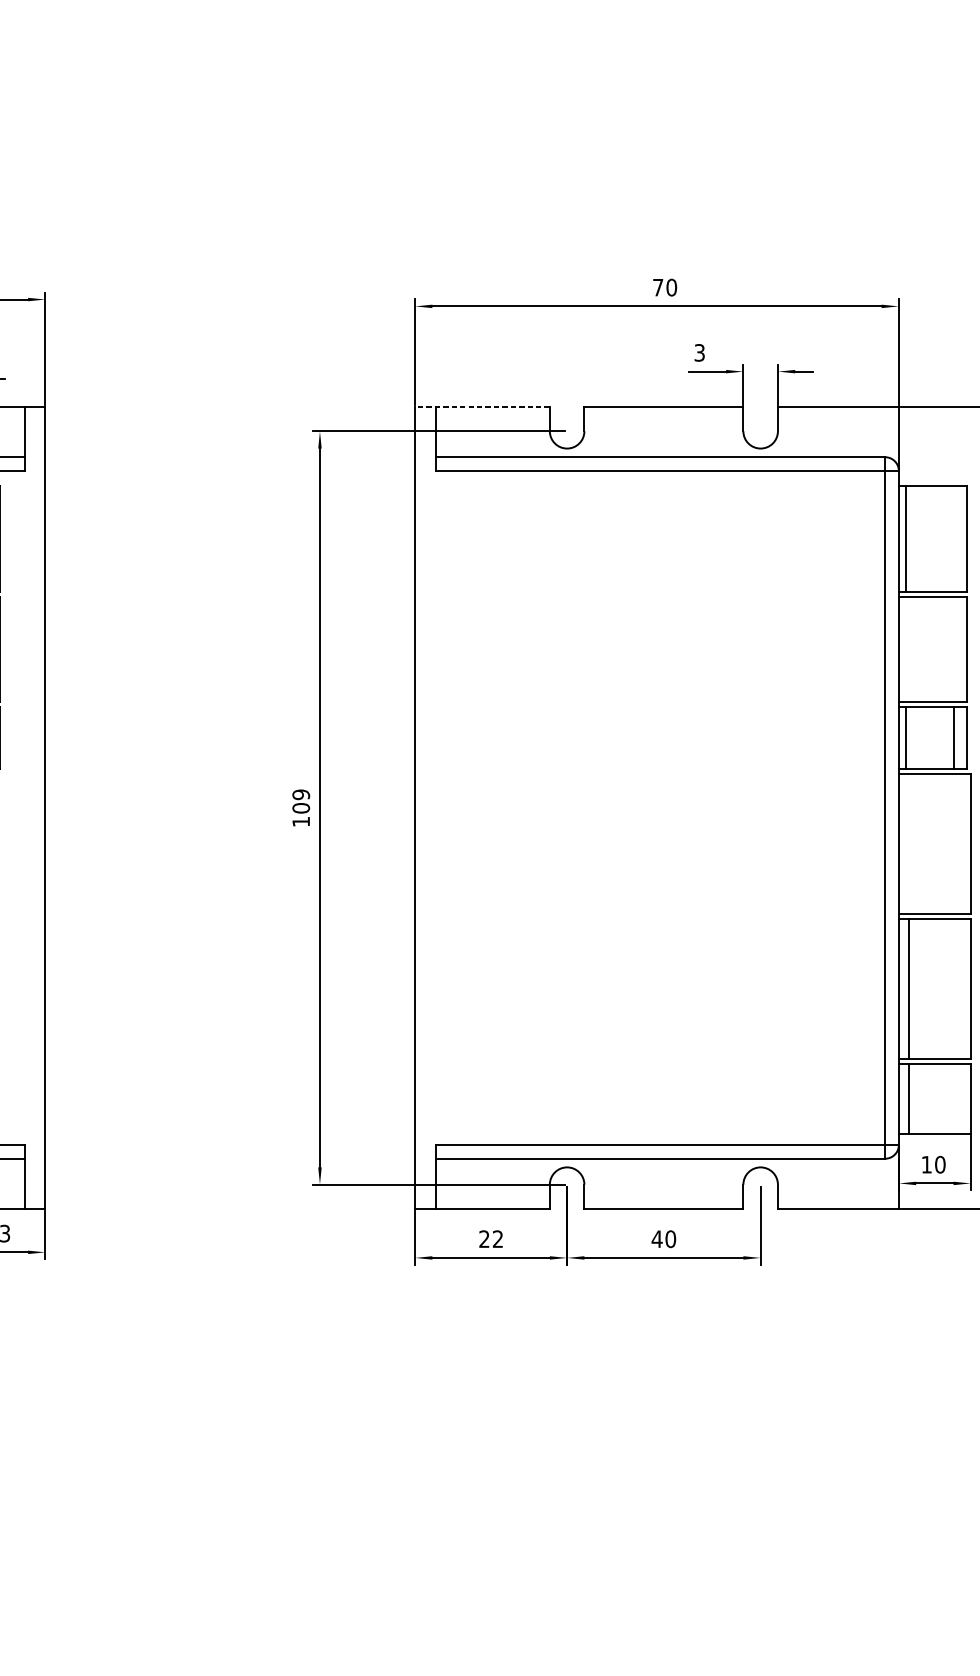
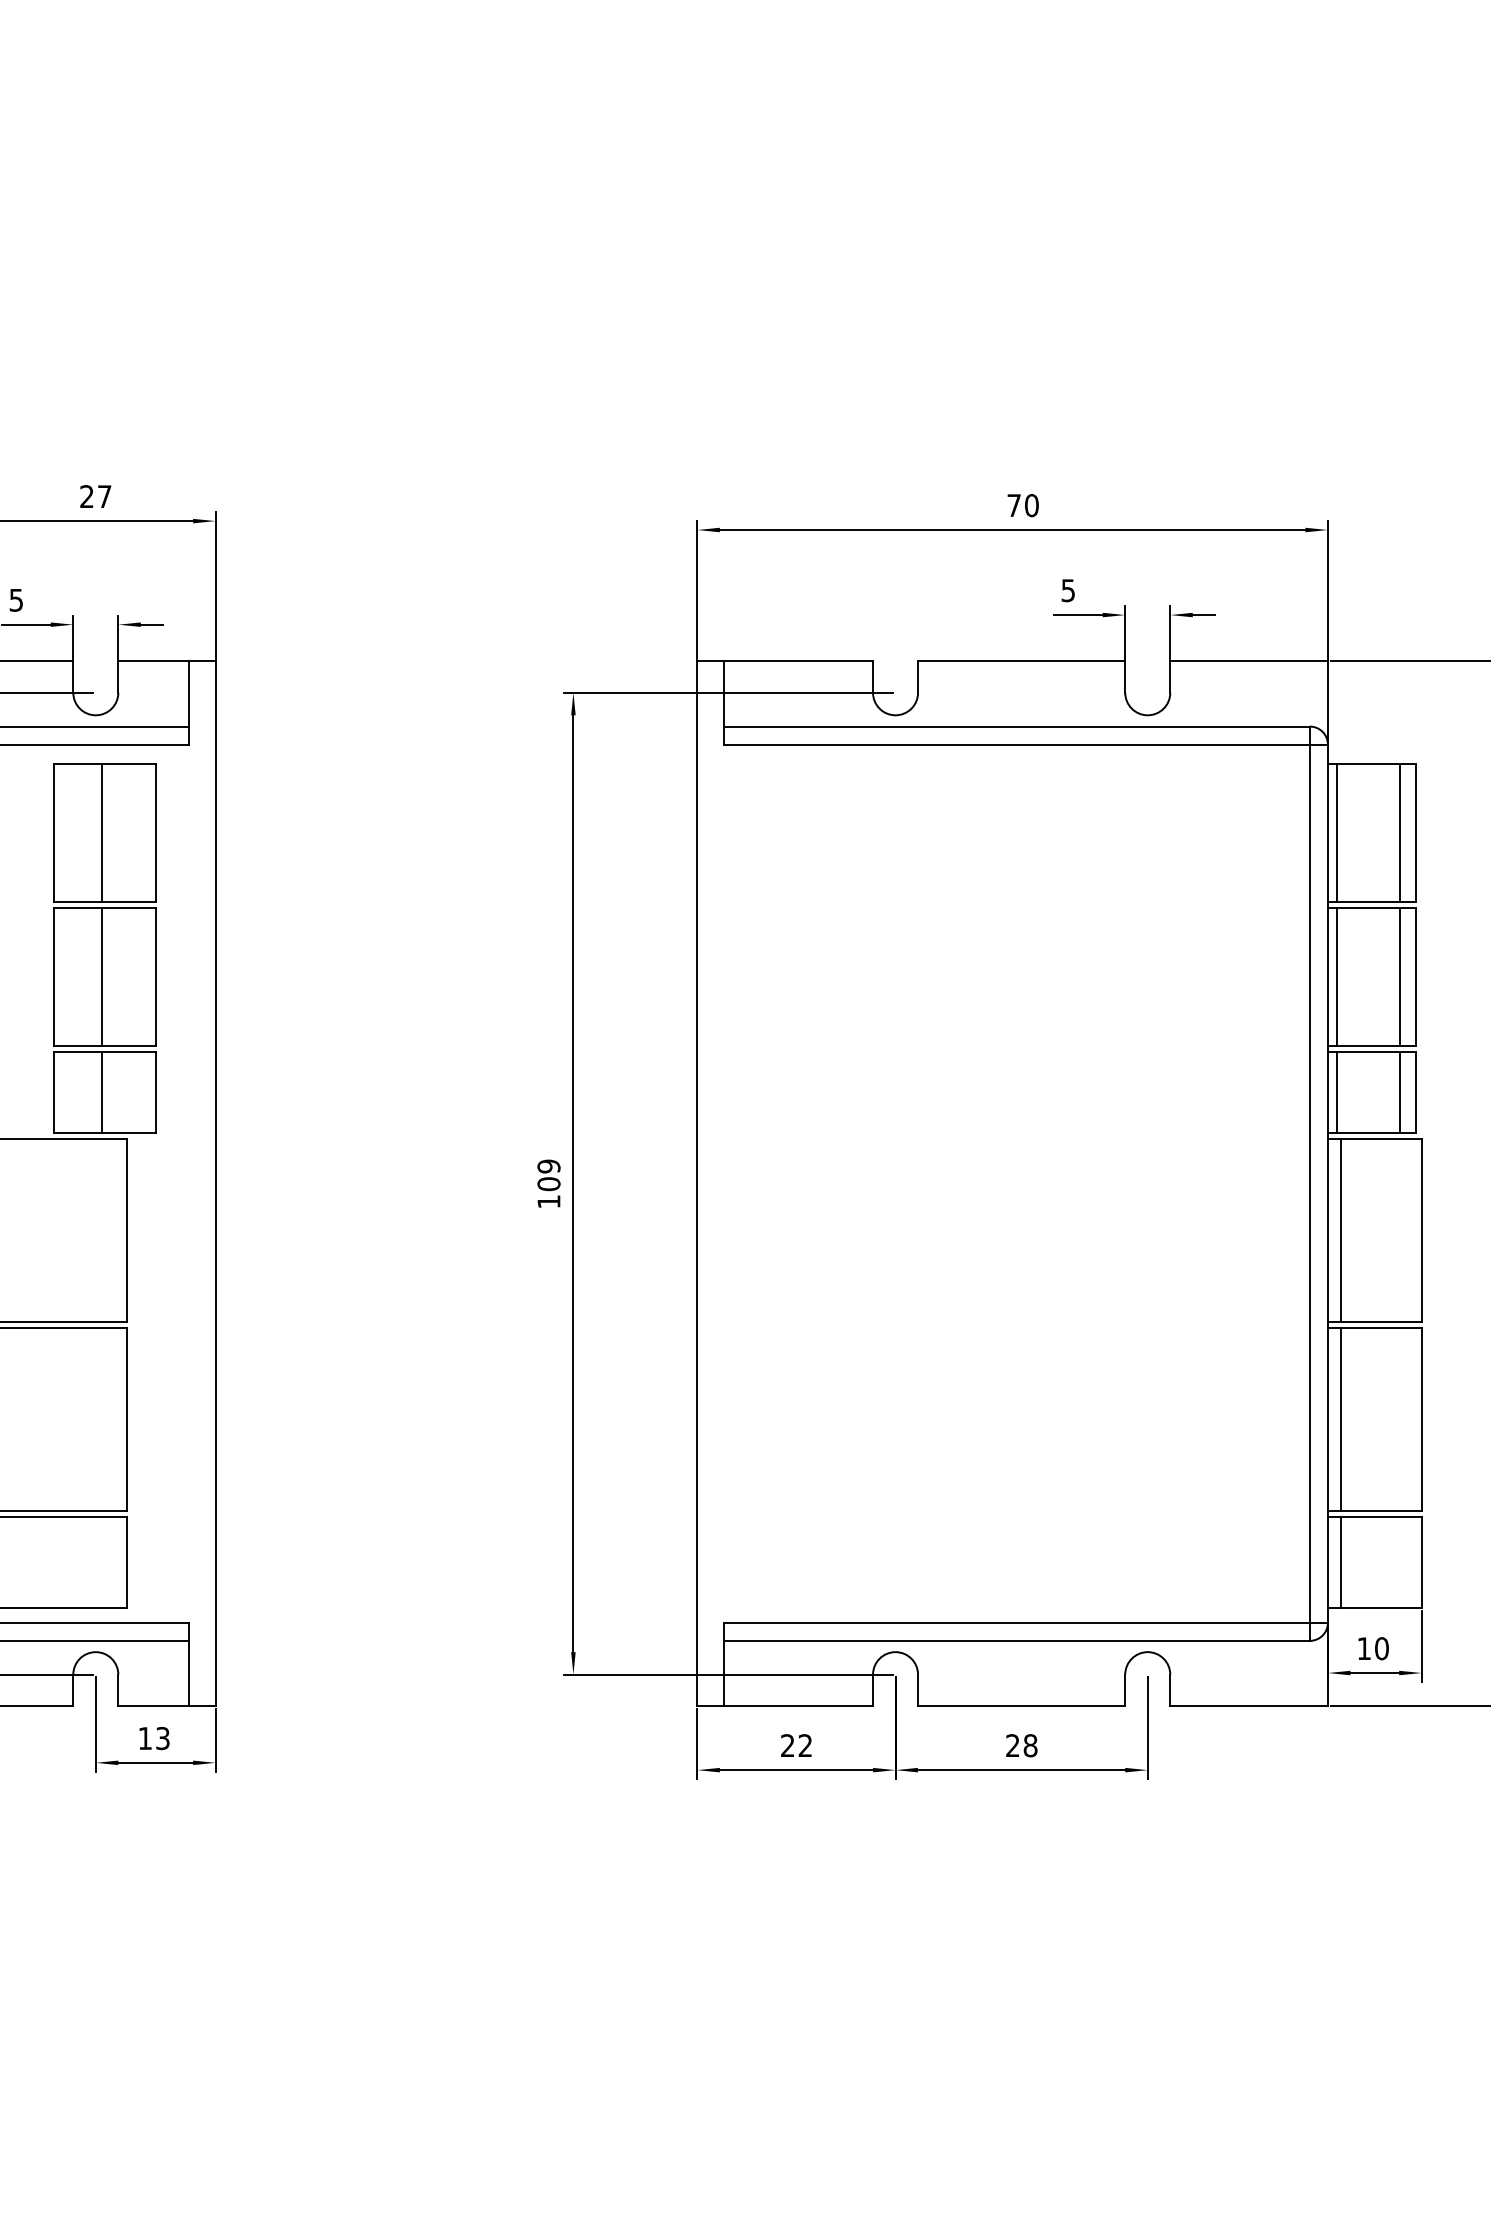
text: (699, 352) -> (1068, 590), 3 -> 5
line: (482, 407) -> (785, 661), dashed -> solid
line: (953, 539) -> (1399, 833), added
line: (905, 649) -> (1336, 977), added
line: (953, 649) -> (1399, 977), added
line: (909, 843) -> (1341, 1230), added
text: (663, 1239) -> (1021, 1745), 40 -> 28

